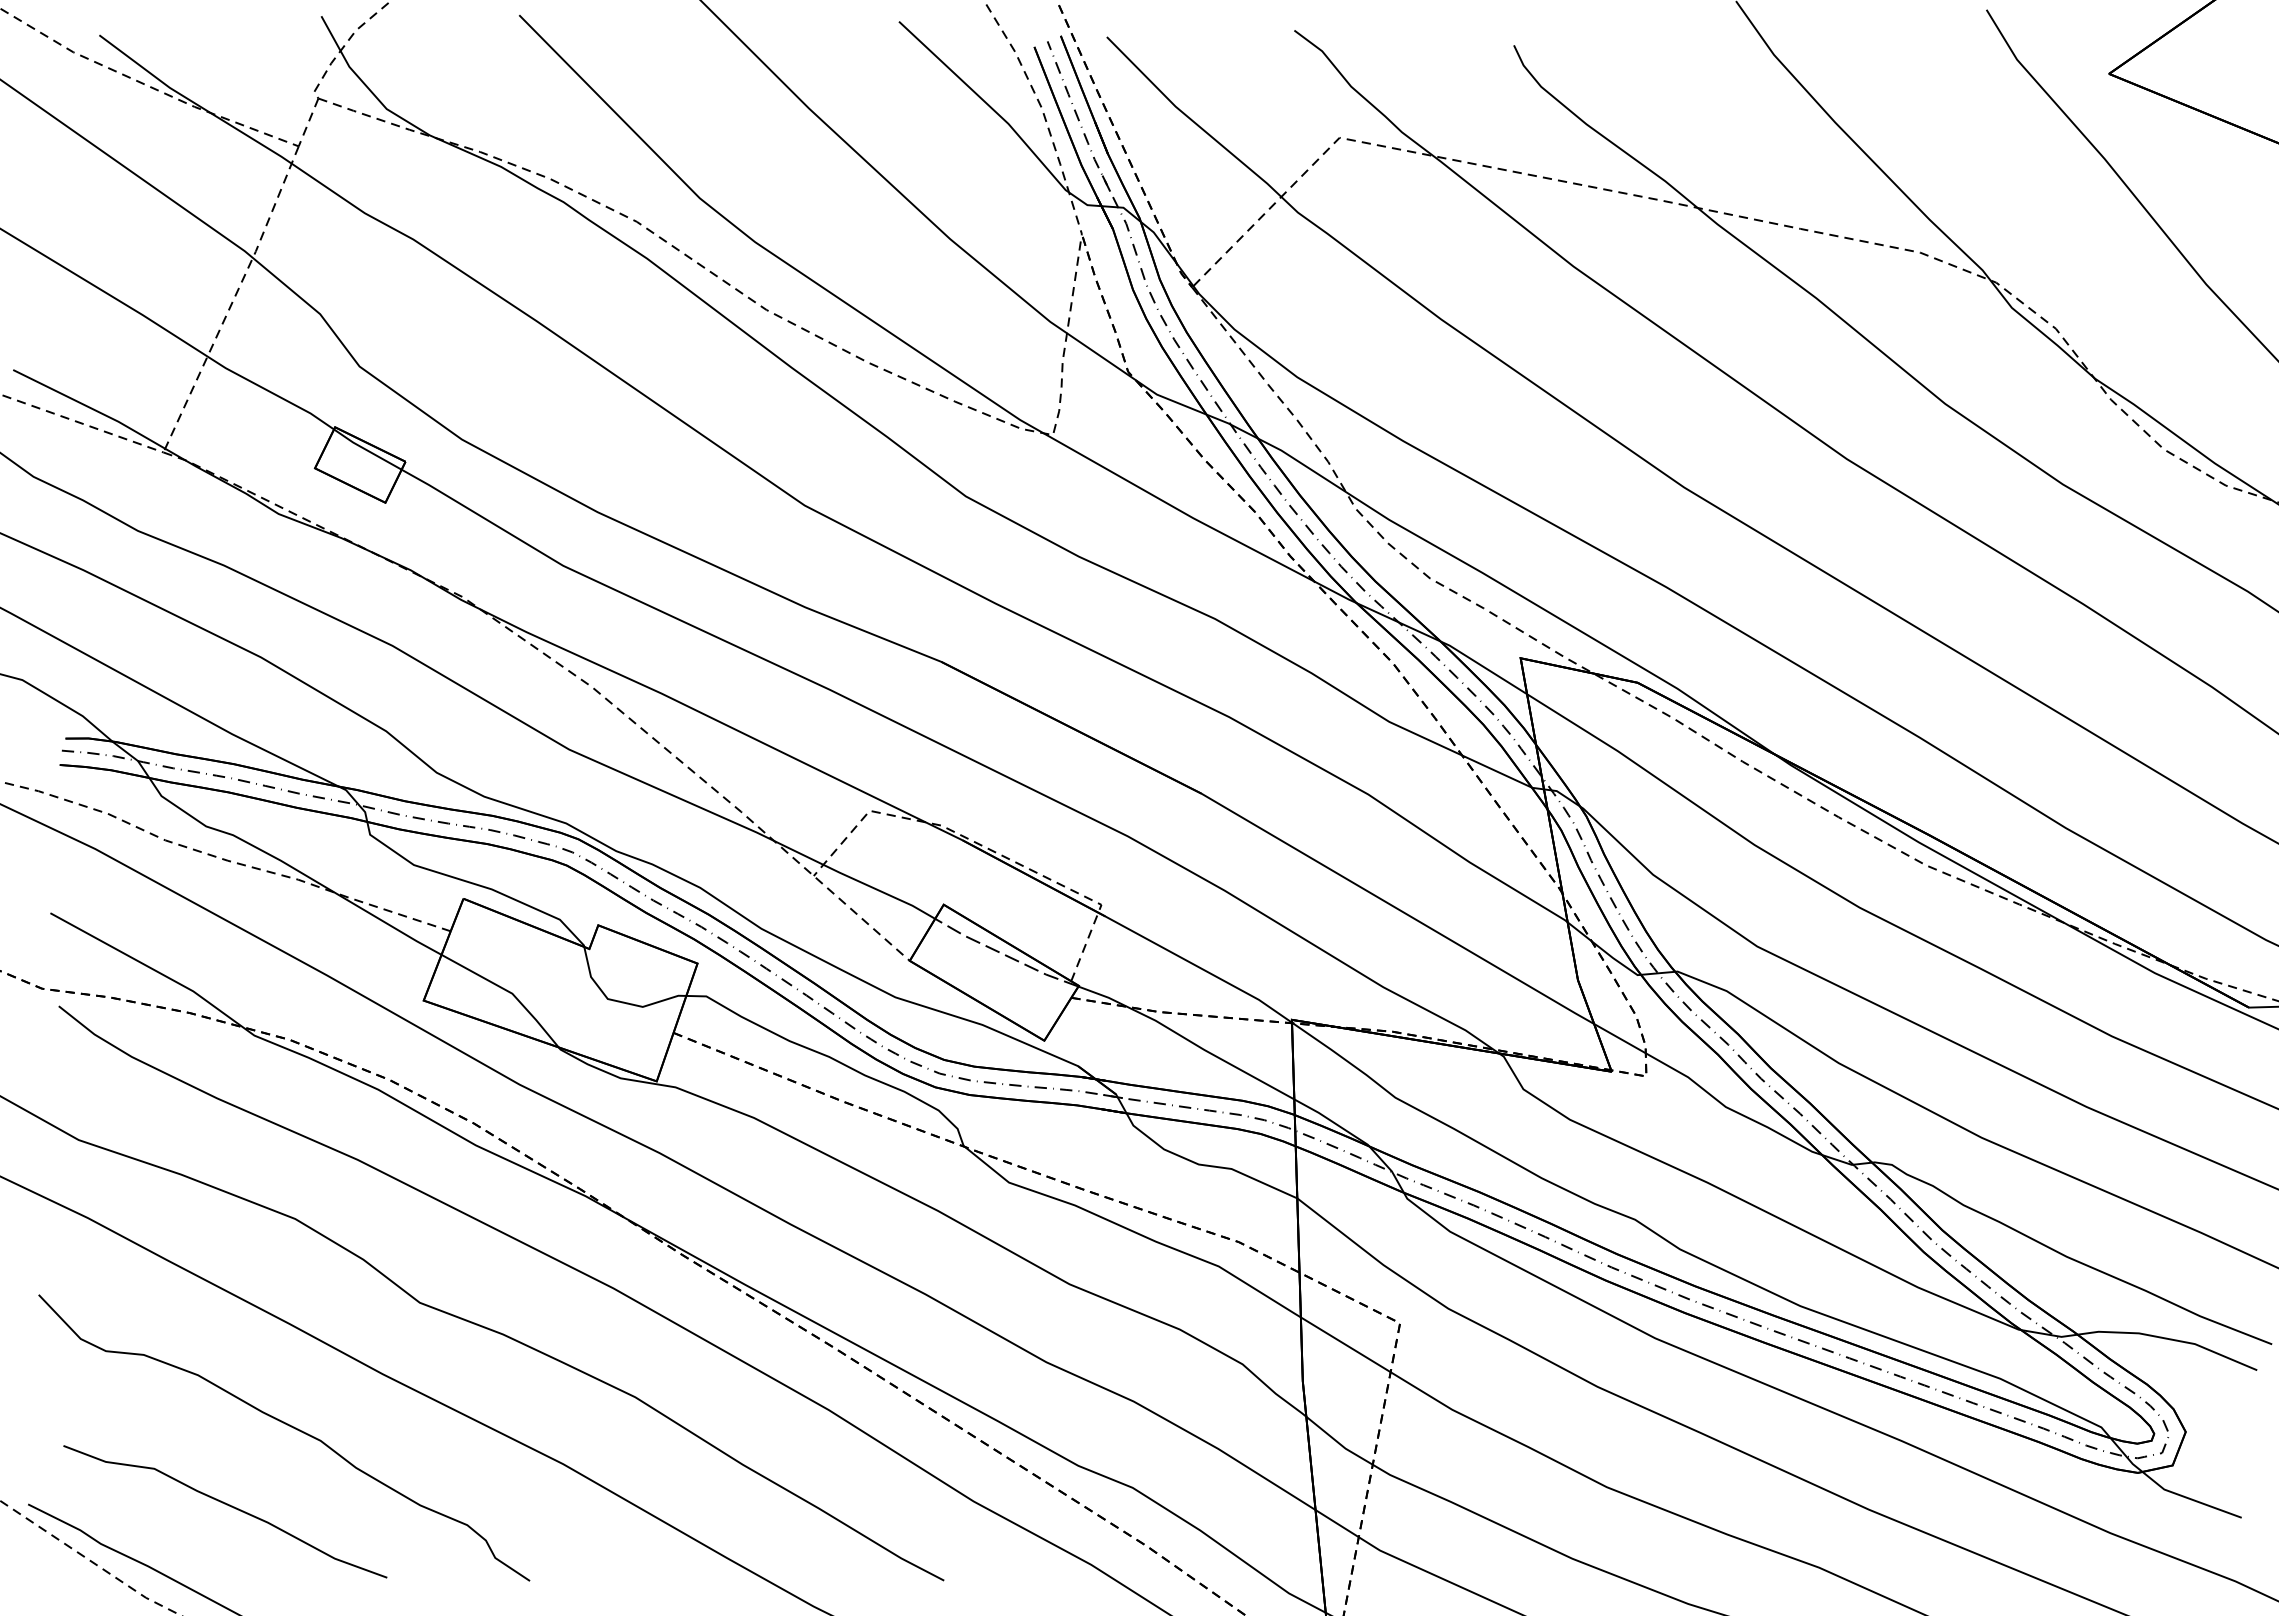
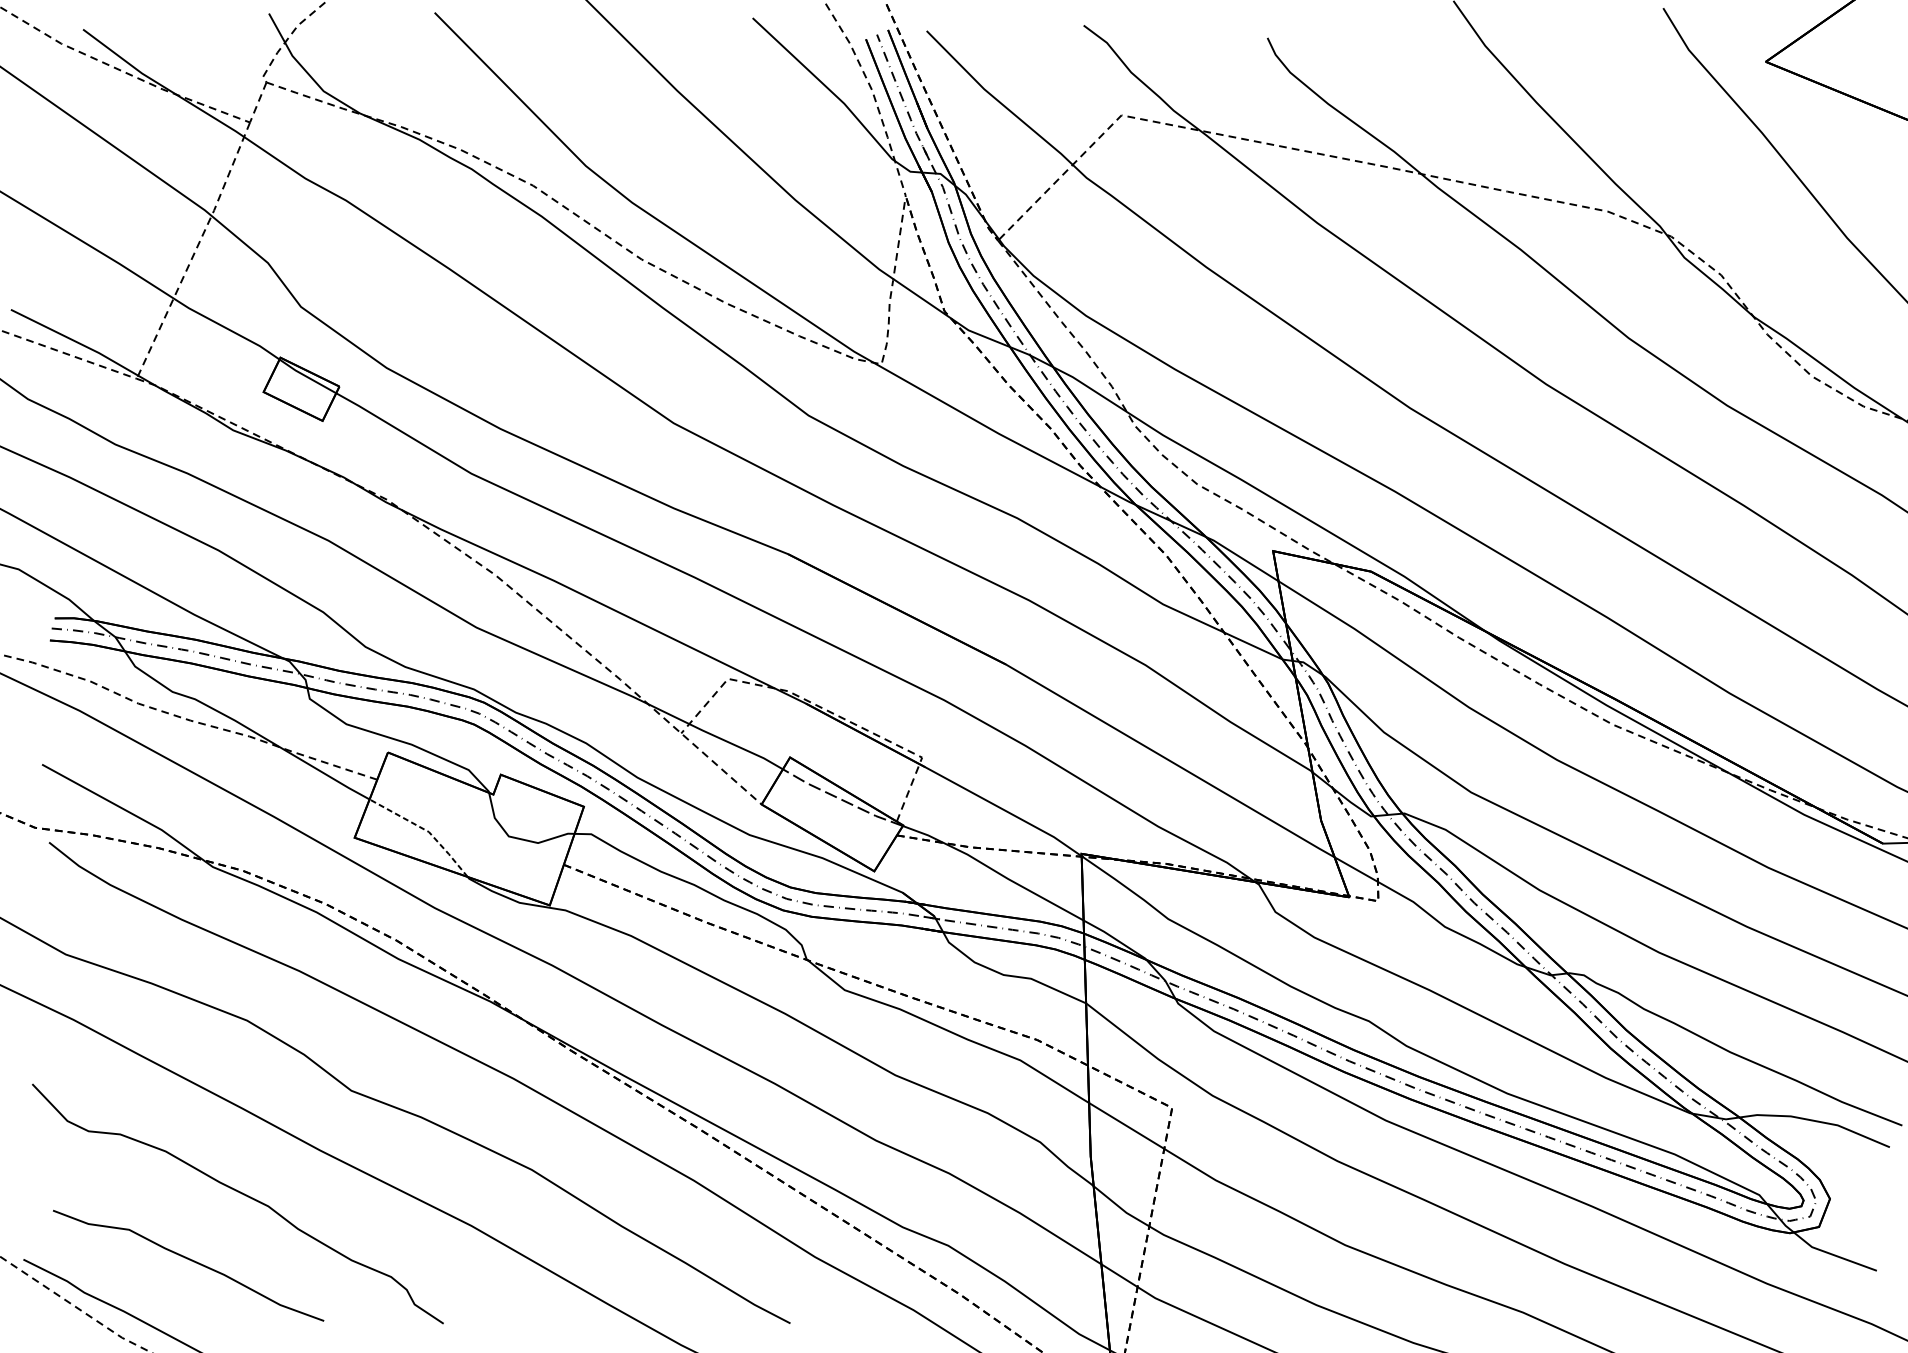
line: (508, 991) -> (425, 830), solid -> dashed

